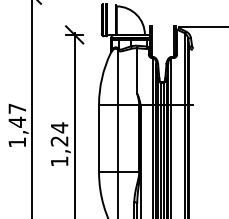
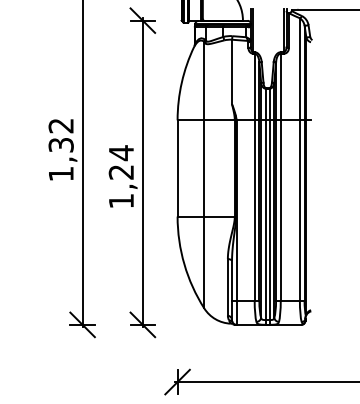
text: (16, 115) -> (60, 135), 1,47 -> 1,32

